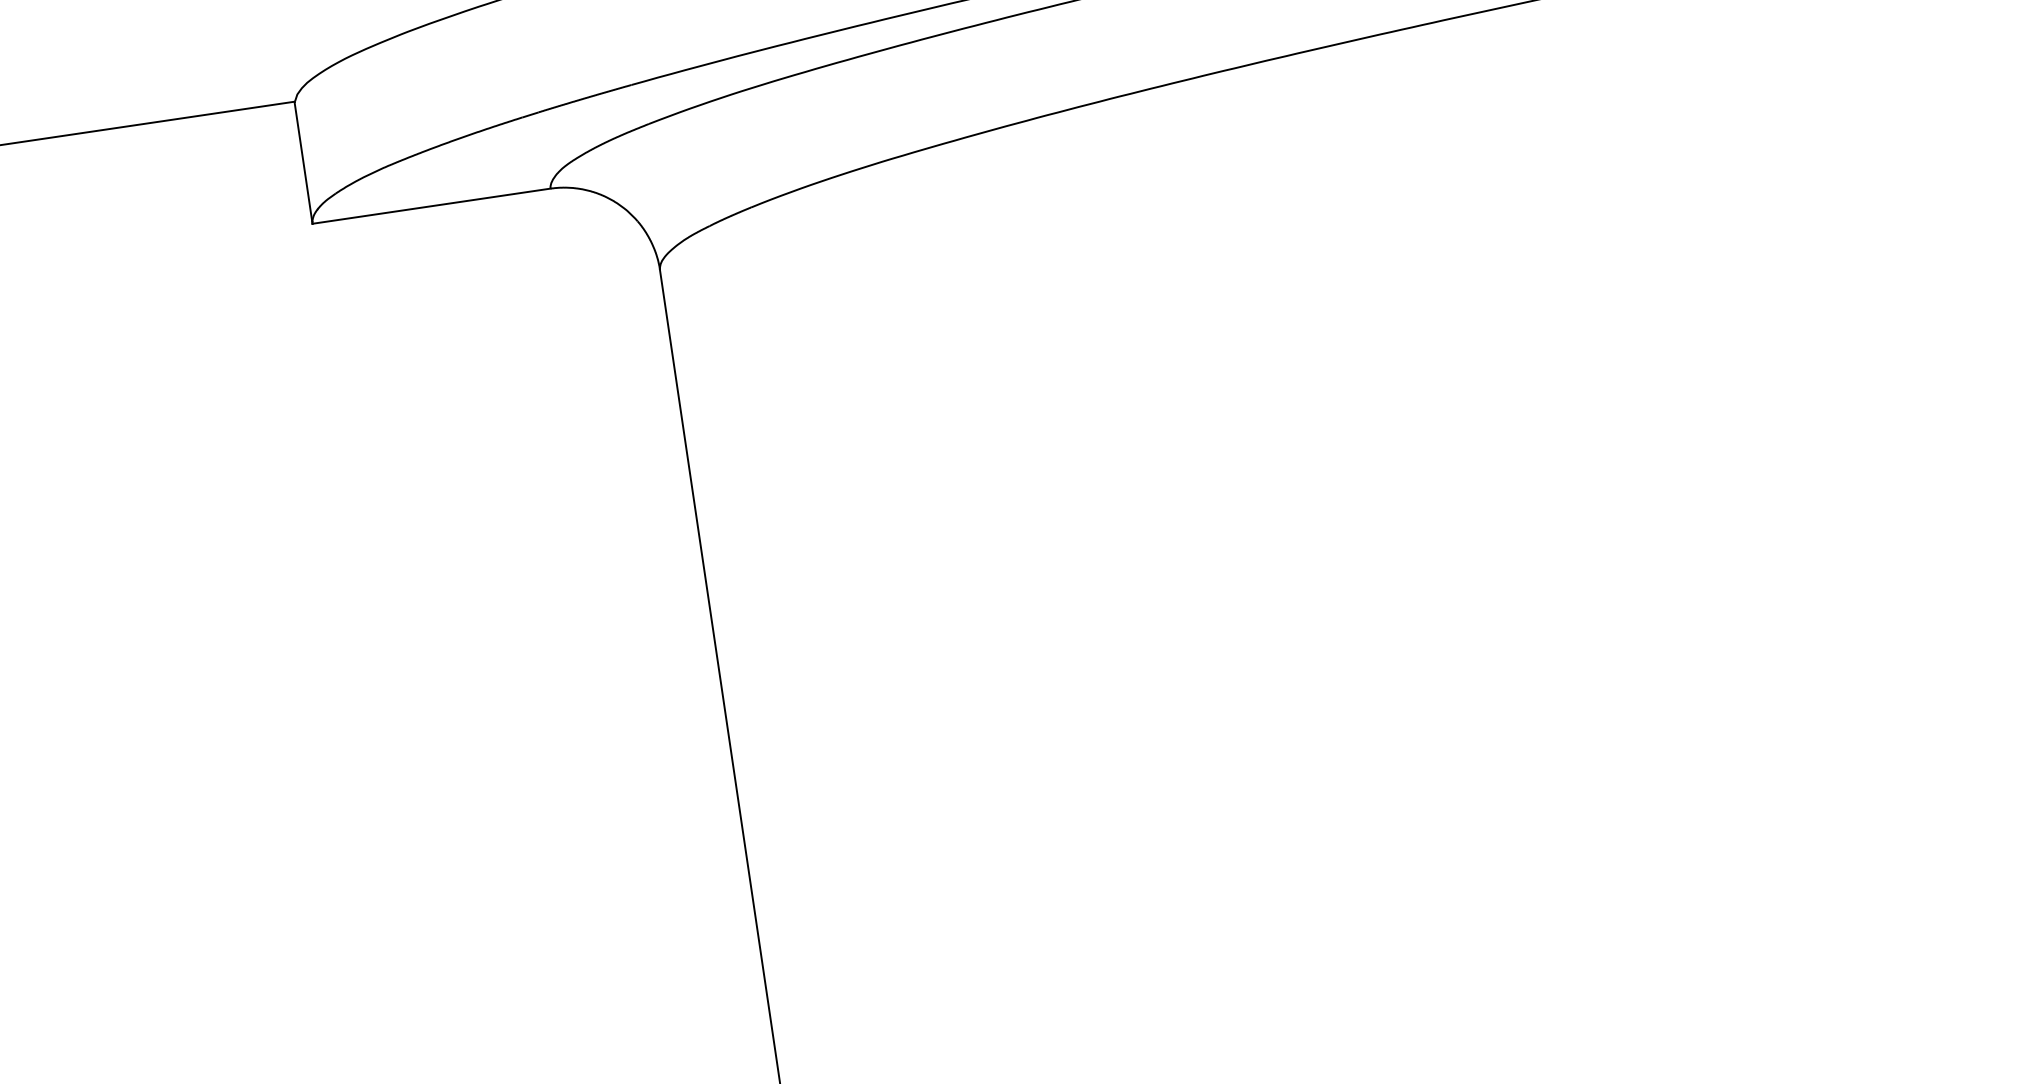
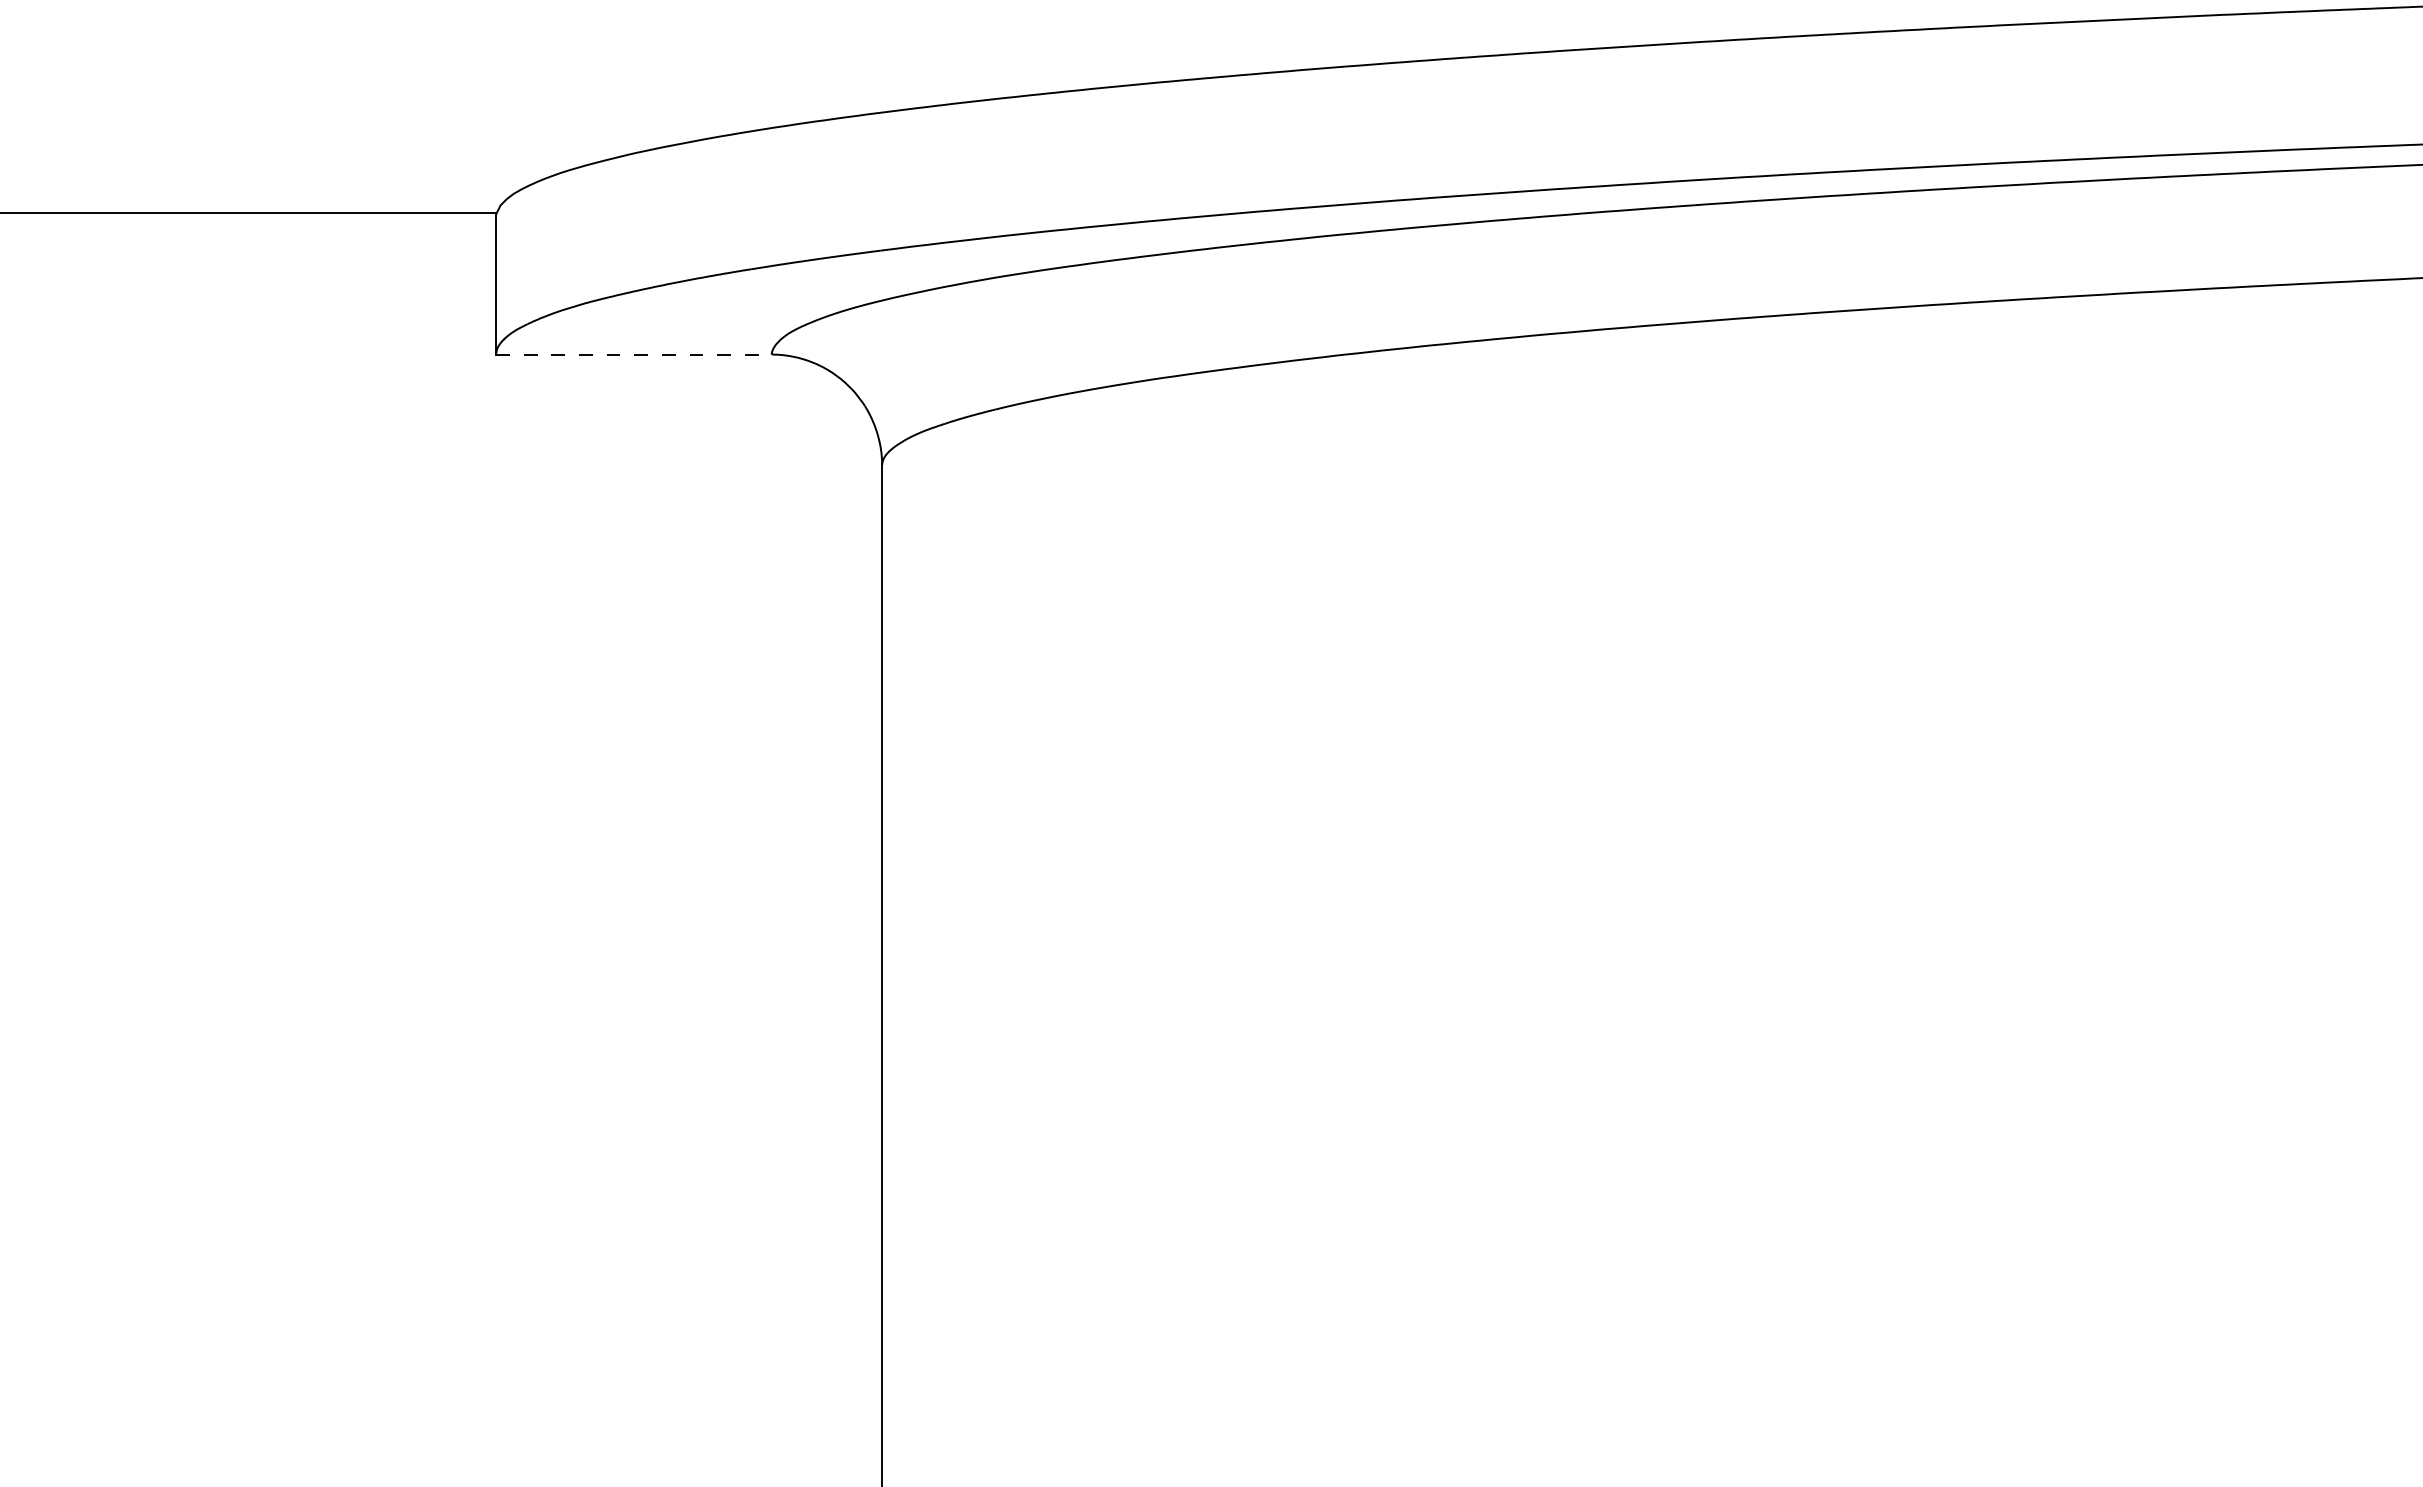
line: (431, 206) -> (633, 354), solid -> dashed

